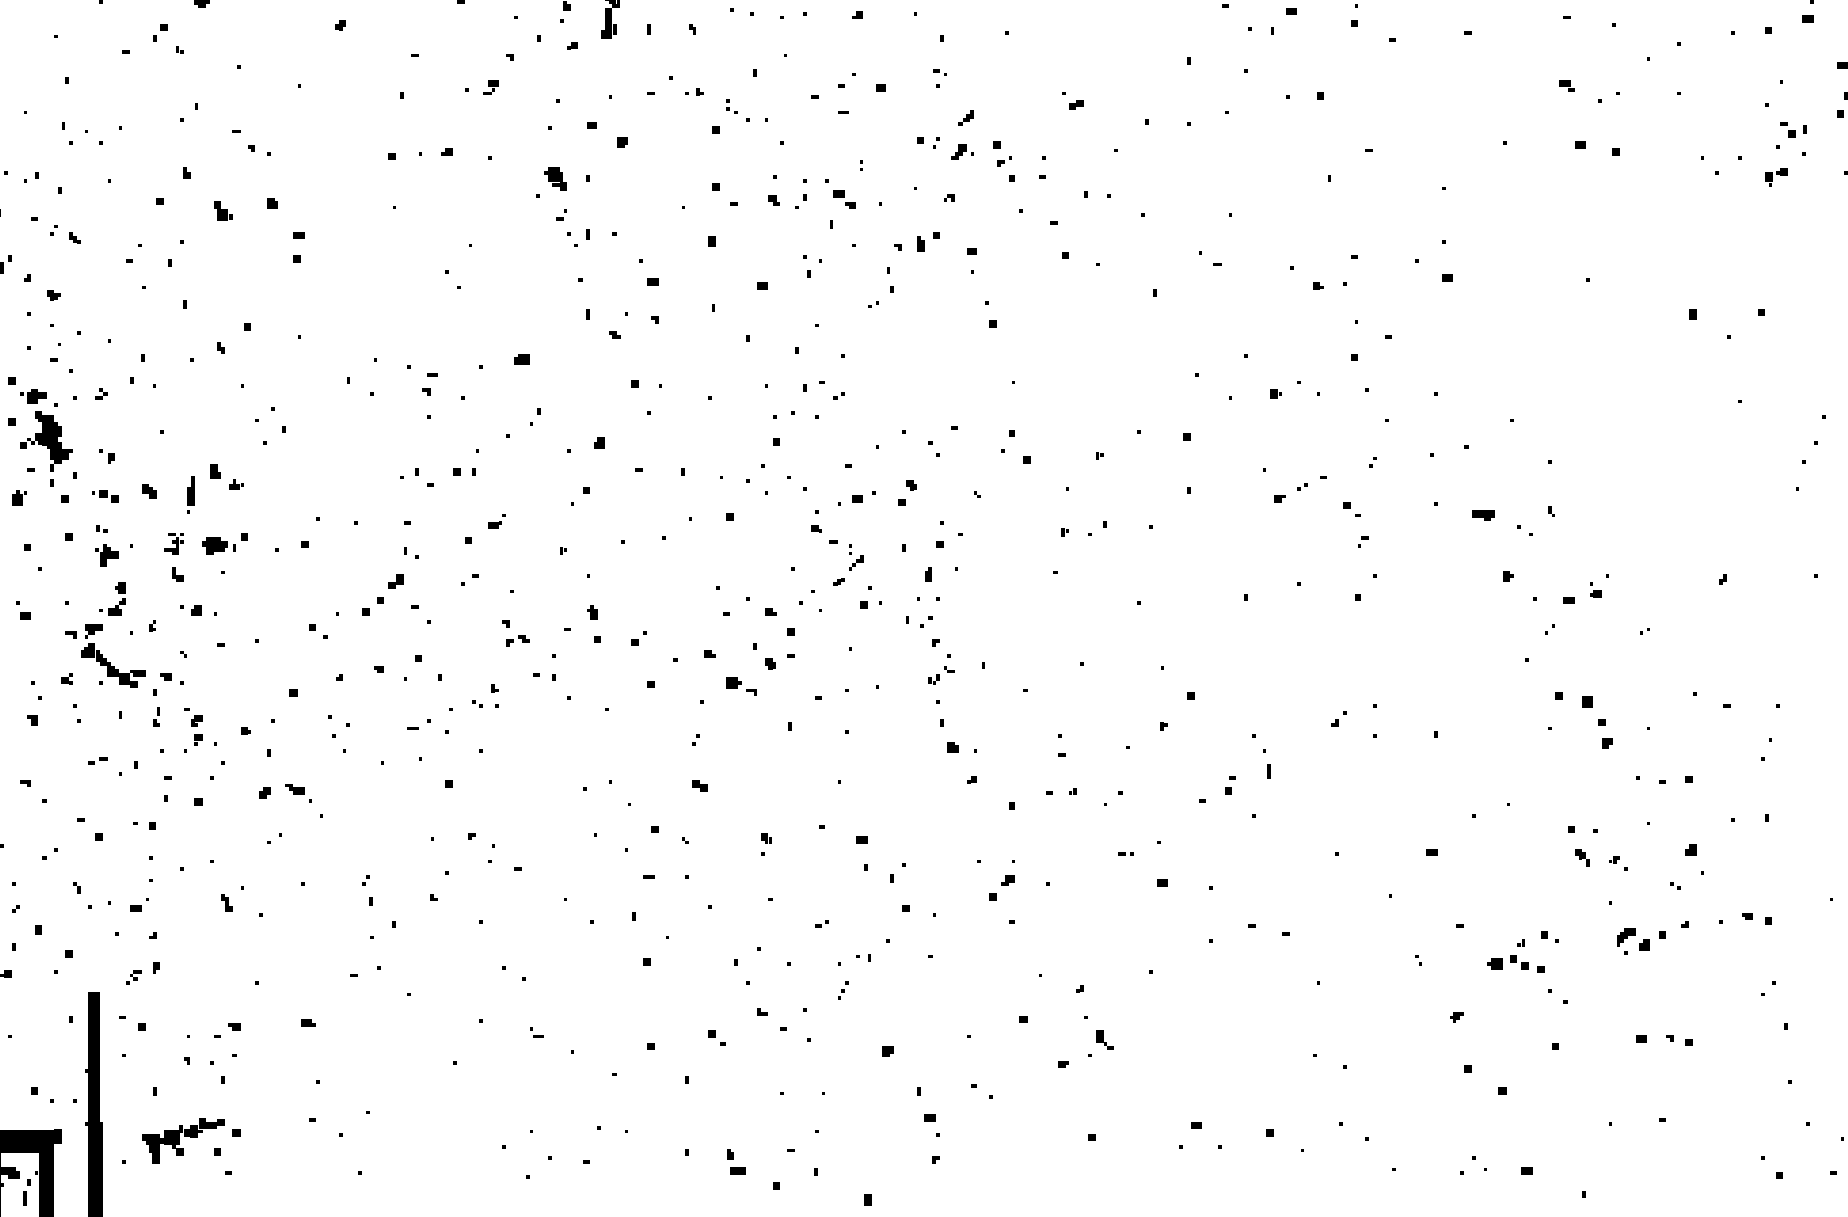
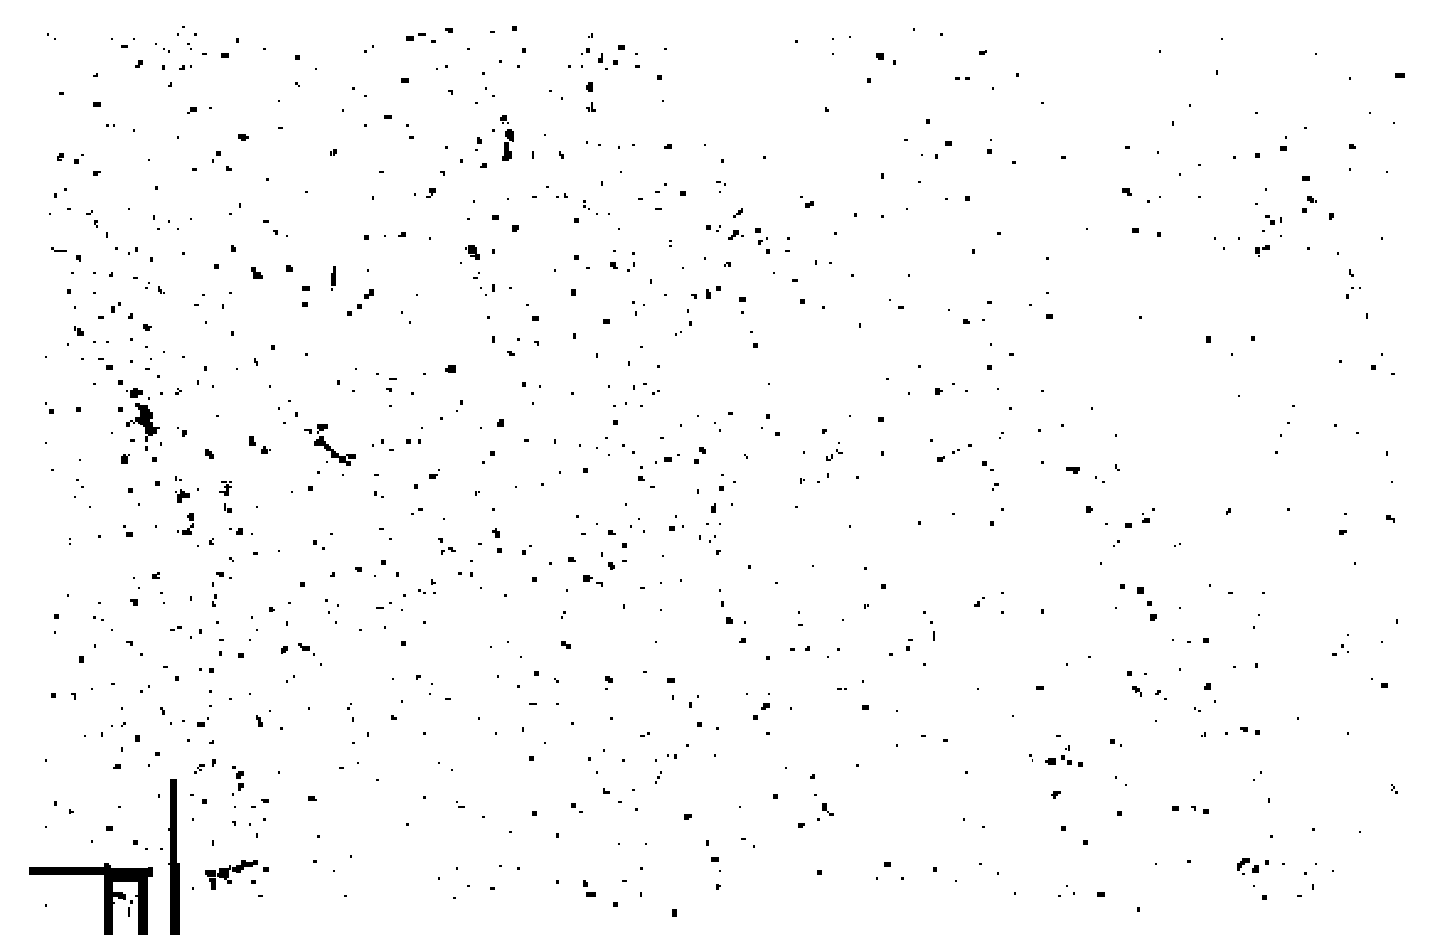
part: (839, 193) -> (656, 261), removed
part: (191, 494) -> (333, 278), moved
part: (104, 496) -> (180, 457), removed
part: (225, 544) -> (258, 488), removed
part: (847, 564) -> (661, 501), removed
part: (382, 595) -> (360, 302), moved
part: (104, 655) -> (329, 444), moved
part: (941, 669) -> (834, 451), moved
part: (192, 729) -> (237, 780), moved
part: (1640, 941) -> (1252, 866), moved
part: (1515, 955) -> (1063, 755), moved

